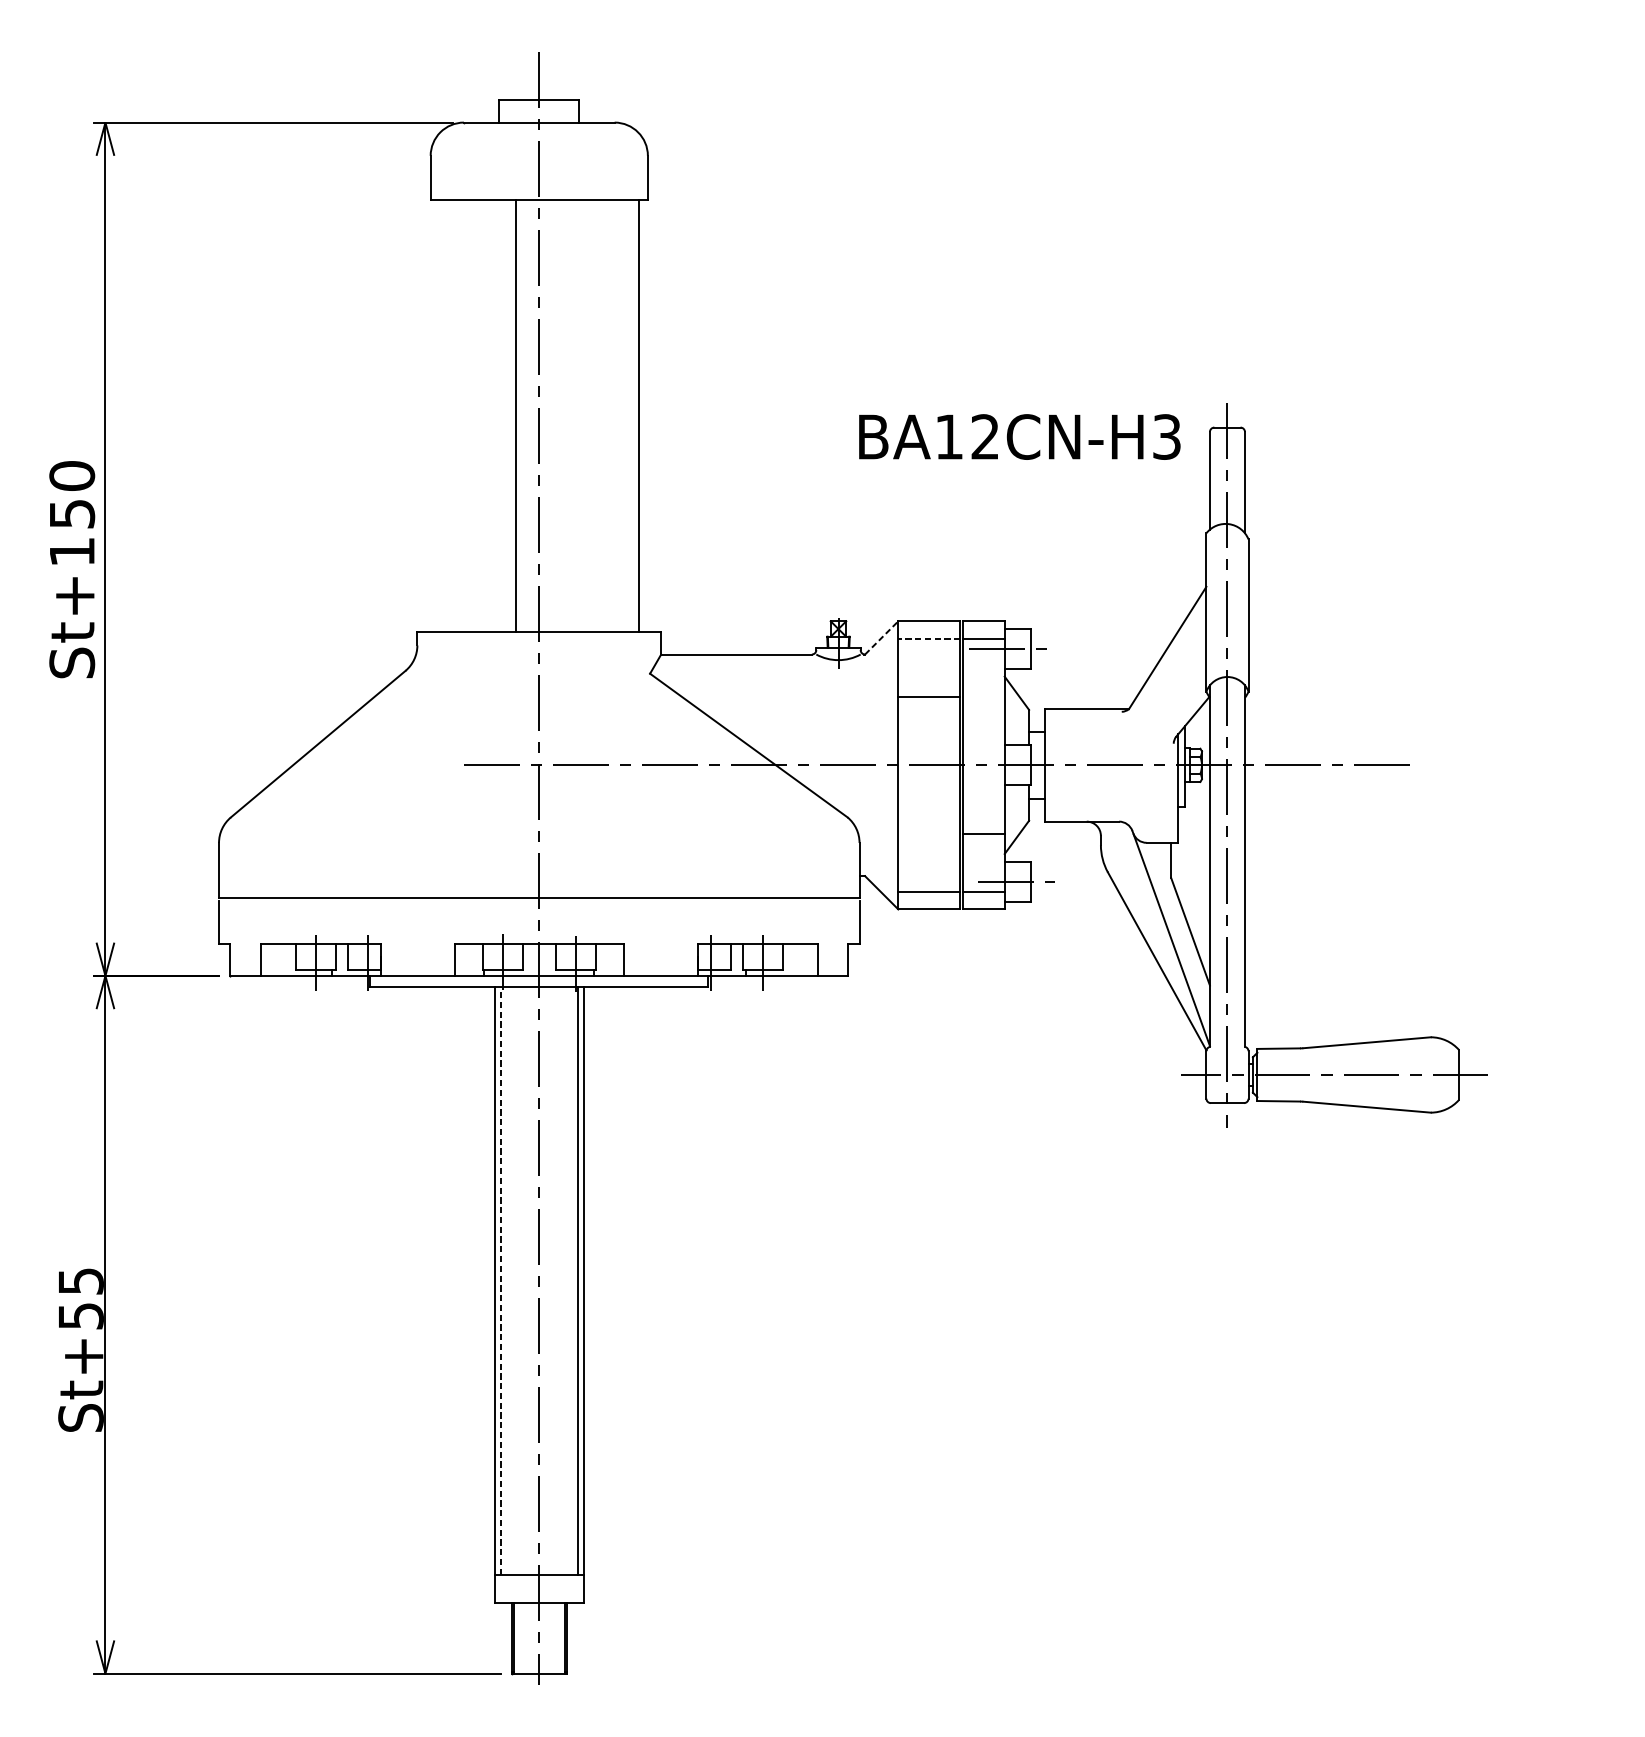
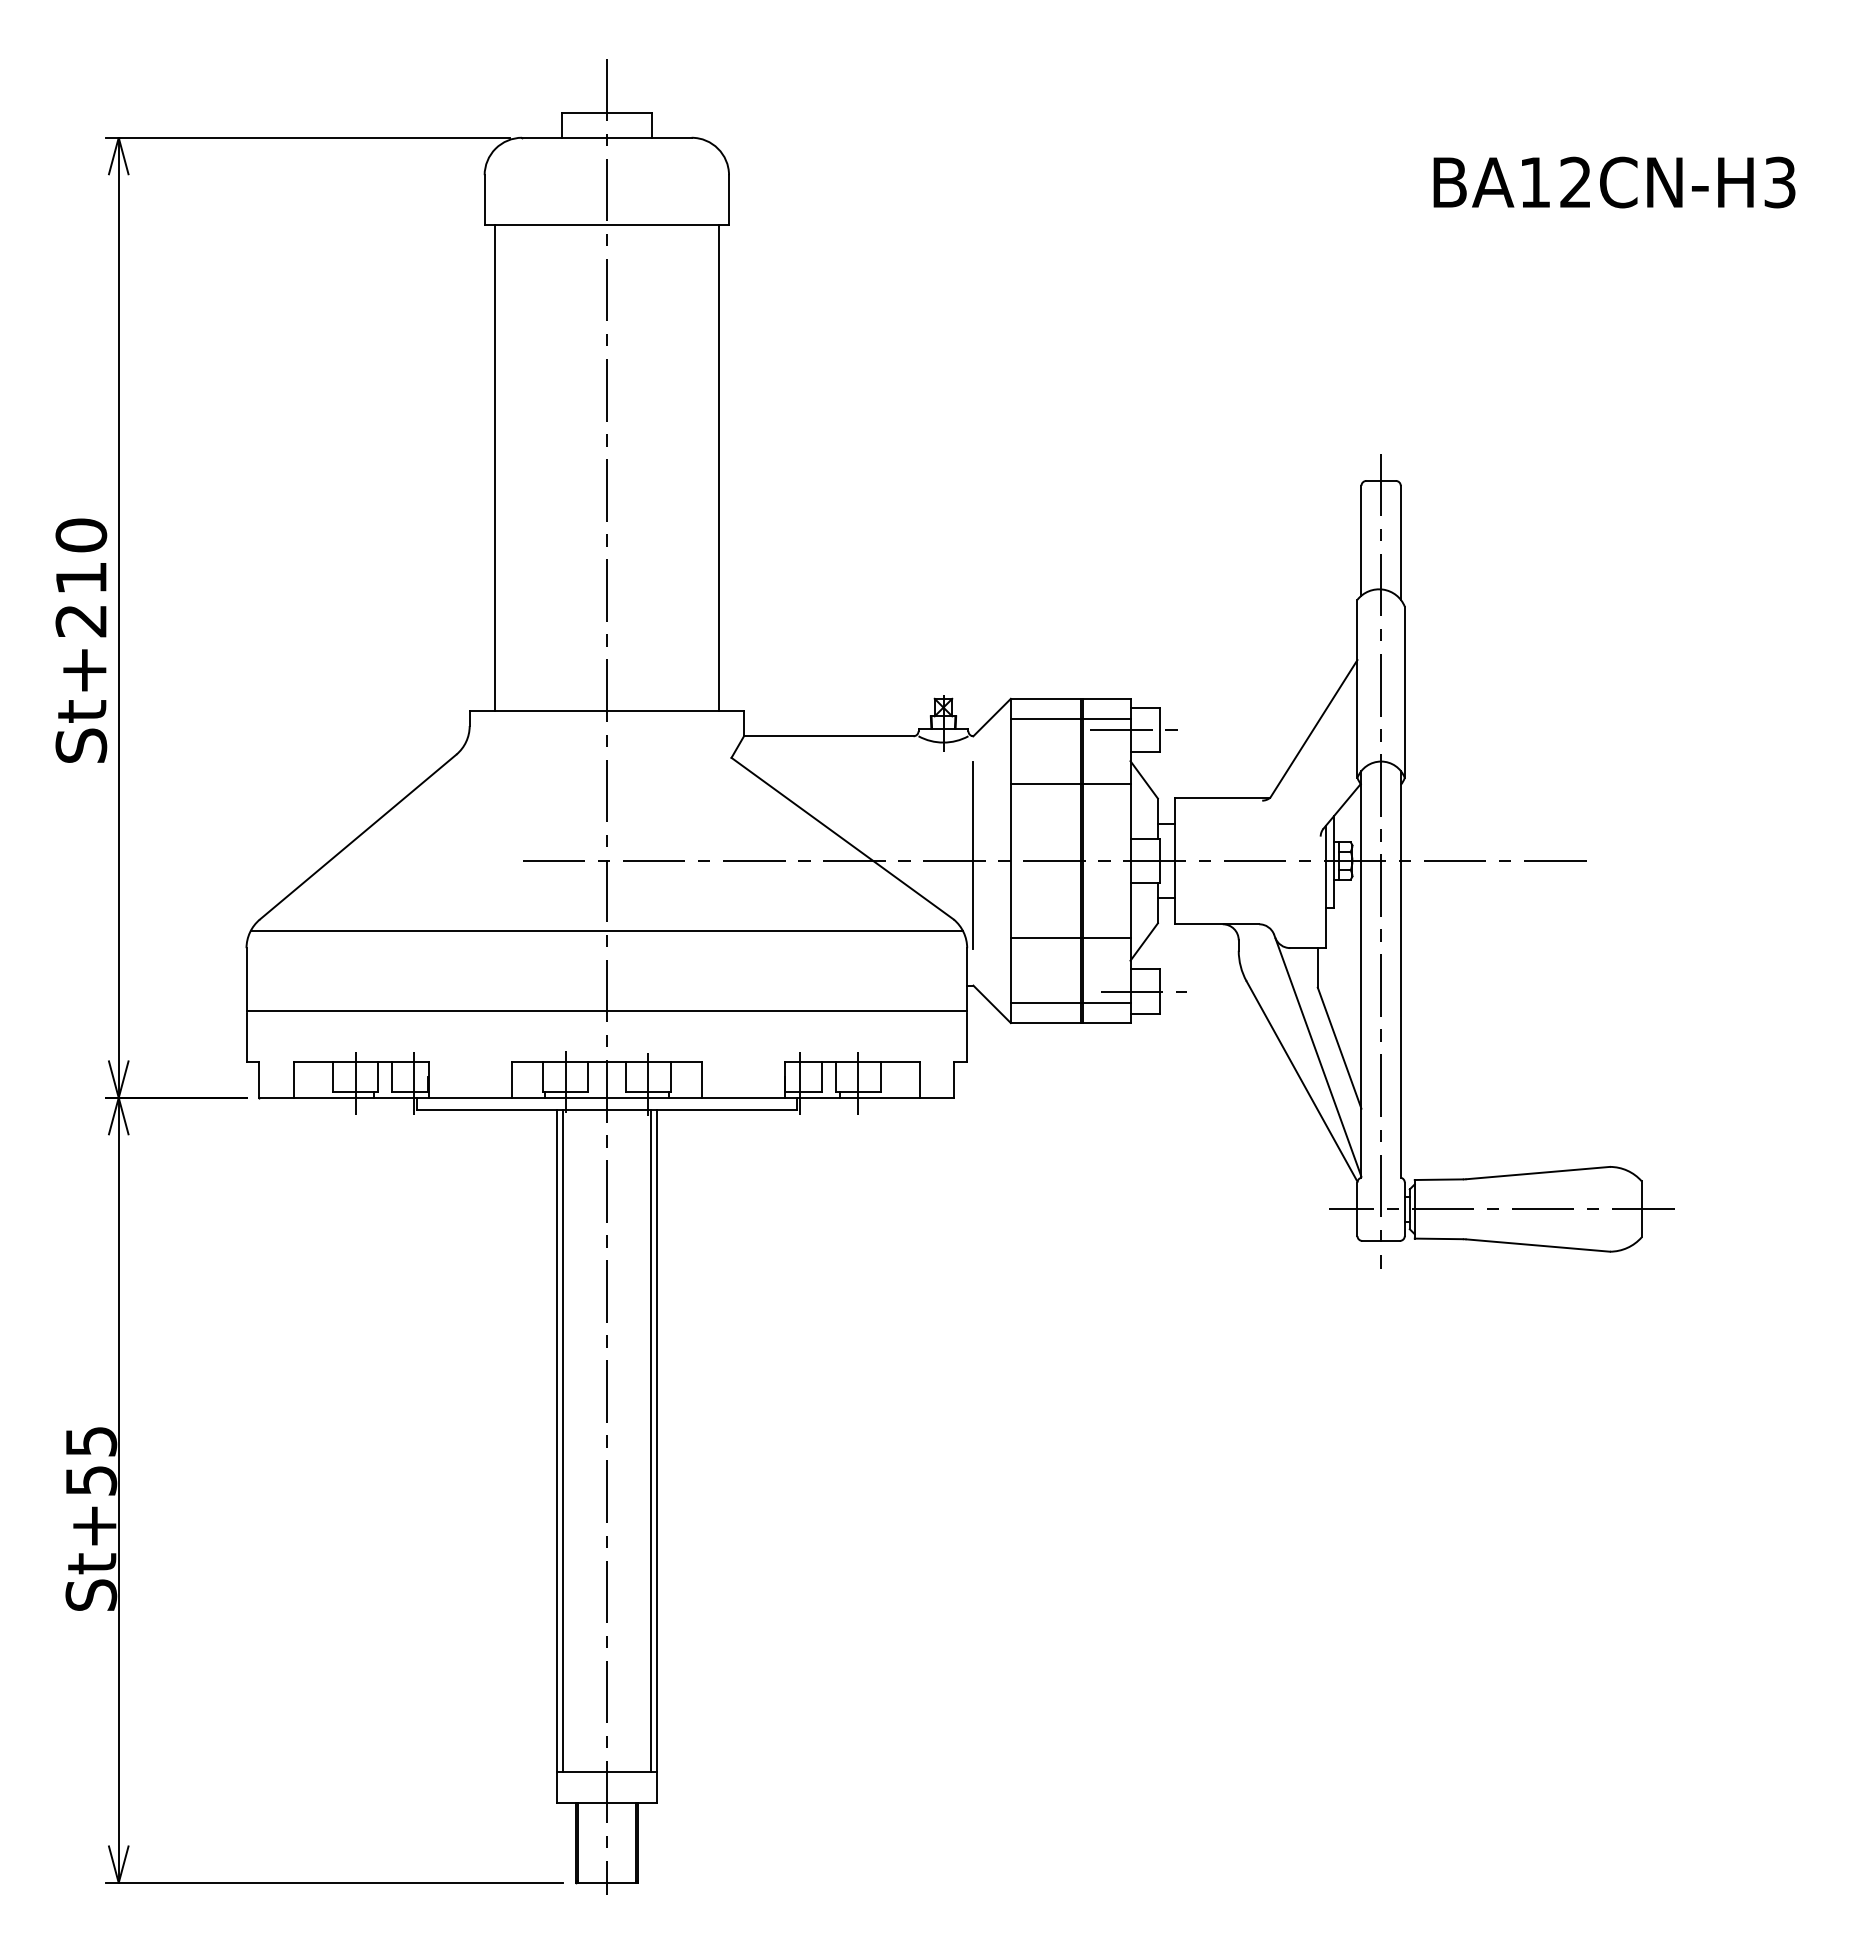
line: (515, 416) -> (494, 468), moved
text: (1019, 436) -> (1614, 182), moved
text: (72, 532) -> (81, 599), St+150 -> St+210
line: (882, 637) -> (992, 717), dashed -> solid
line: (929, 638) -> (1045, 718), dashed -> solid
line: (983, 696) -> (1106, 783), added
line: (865, 760) -> (973, 855), added
line: (538, 827) -> (606, 930), added
line: (929, 834) -> (1045, 938), added
line: (500, 1281) -> (563, 1441), dashed -> solid

